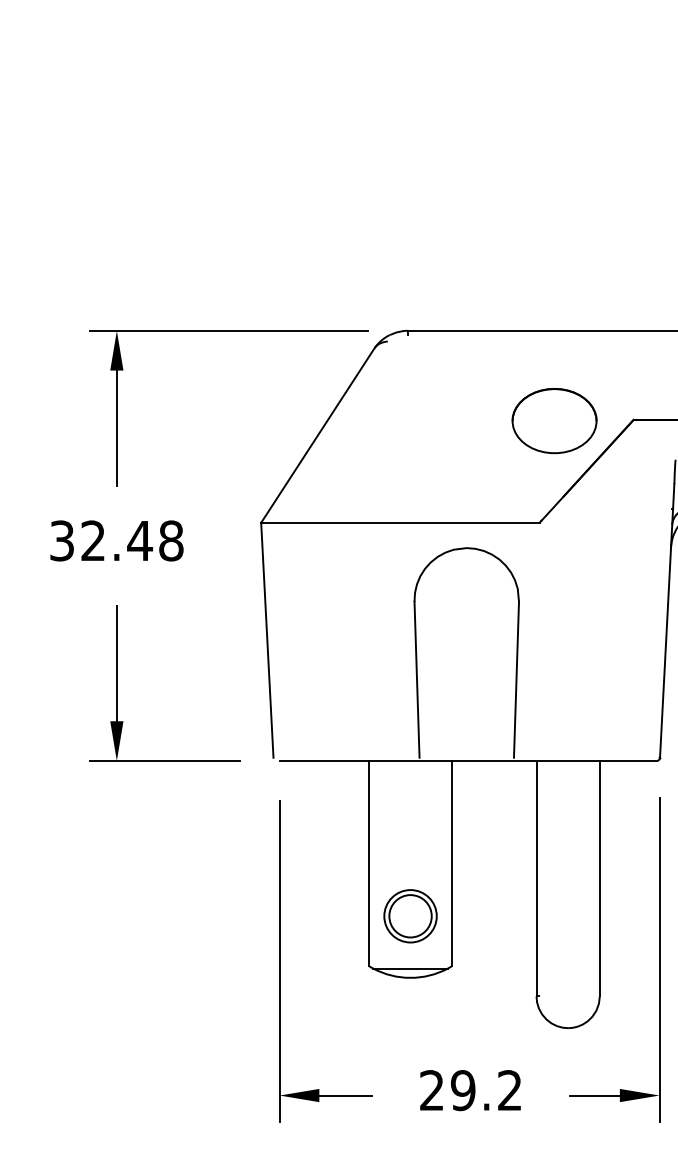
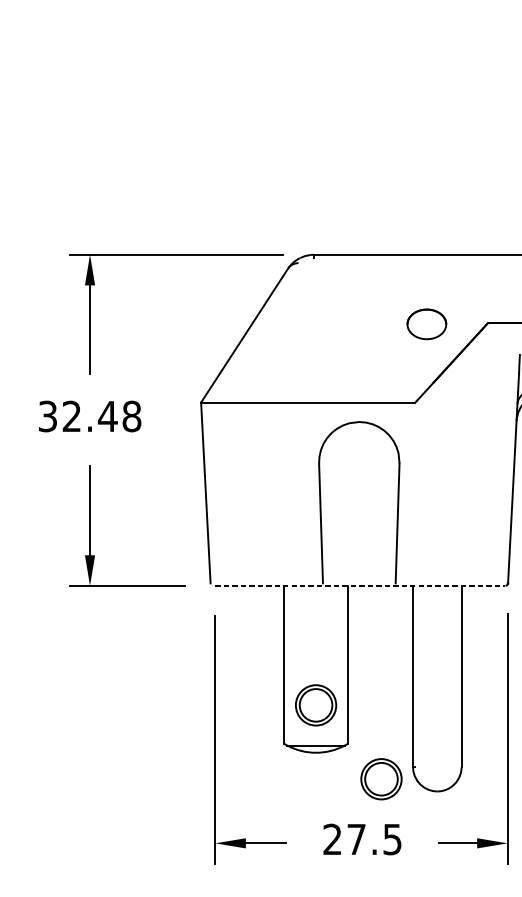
part: (554, 421) -> (426, 324), size x0.6
line: (468, 761) -> (360, 586), solid -> dashed
part: (495, 1012) -> (381, 779), added
text: (485, 1090) -> (373, 839), 29.2 -> 27.5

